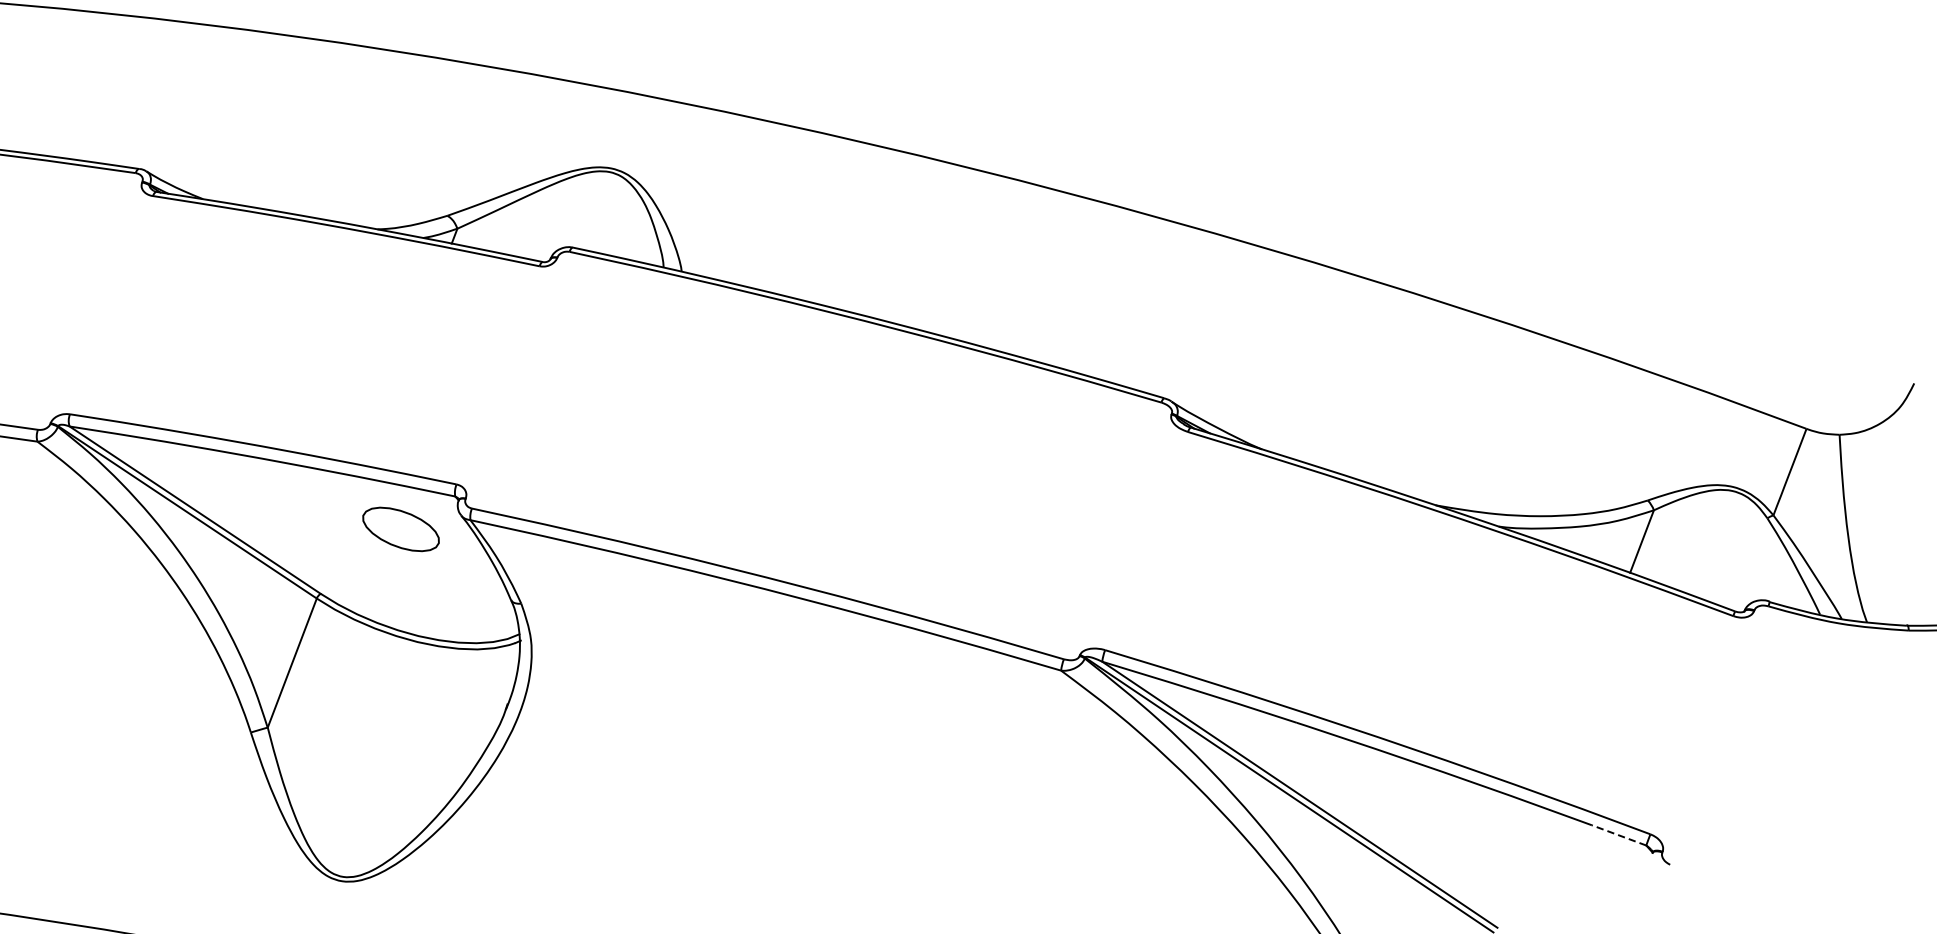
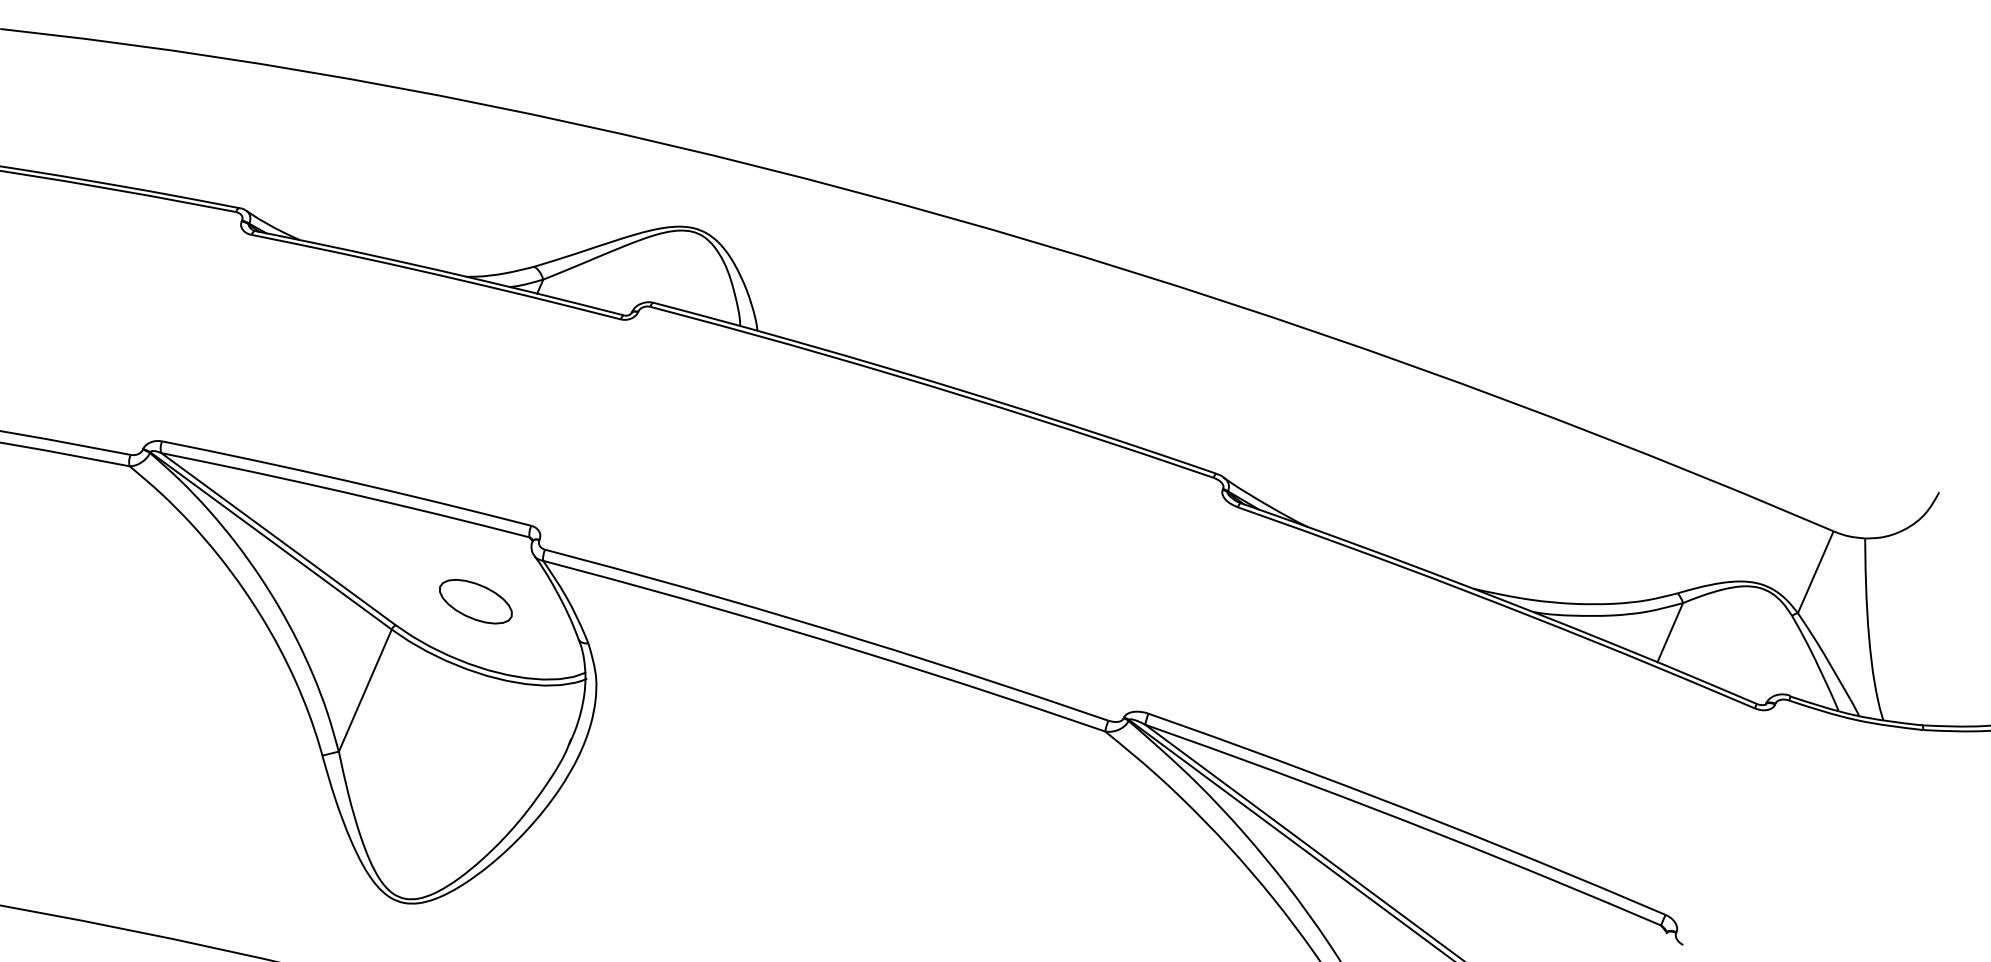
part: (400, 529) -> (475, 601), moved
line: (1618, 835) -> (1634, 914), dashed -> solid

